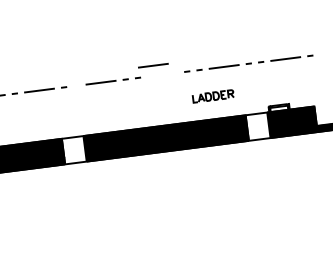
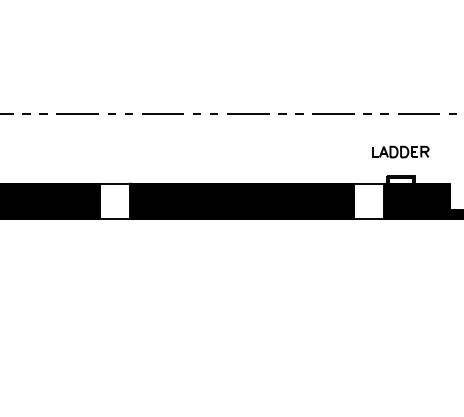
line: (153, 65) -> (248, 113), moved
line: (76, 85) -> (128, 113), added
part: (213, 95) -> (400, 151), moved

